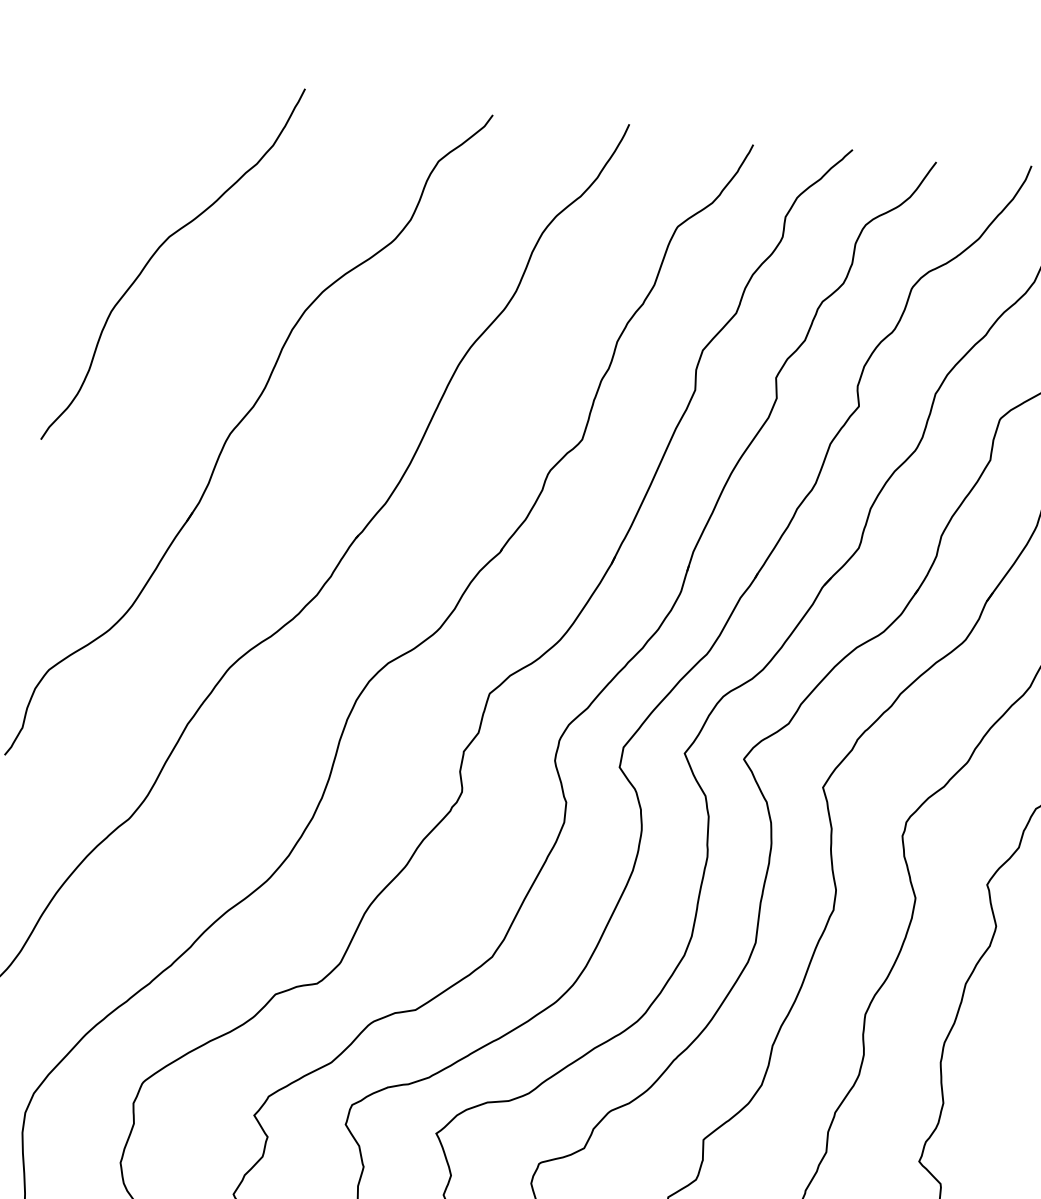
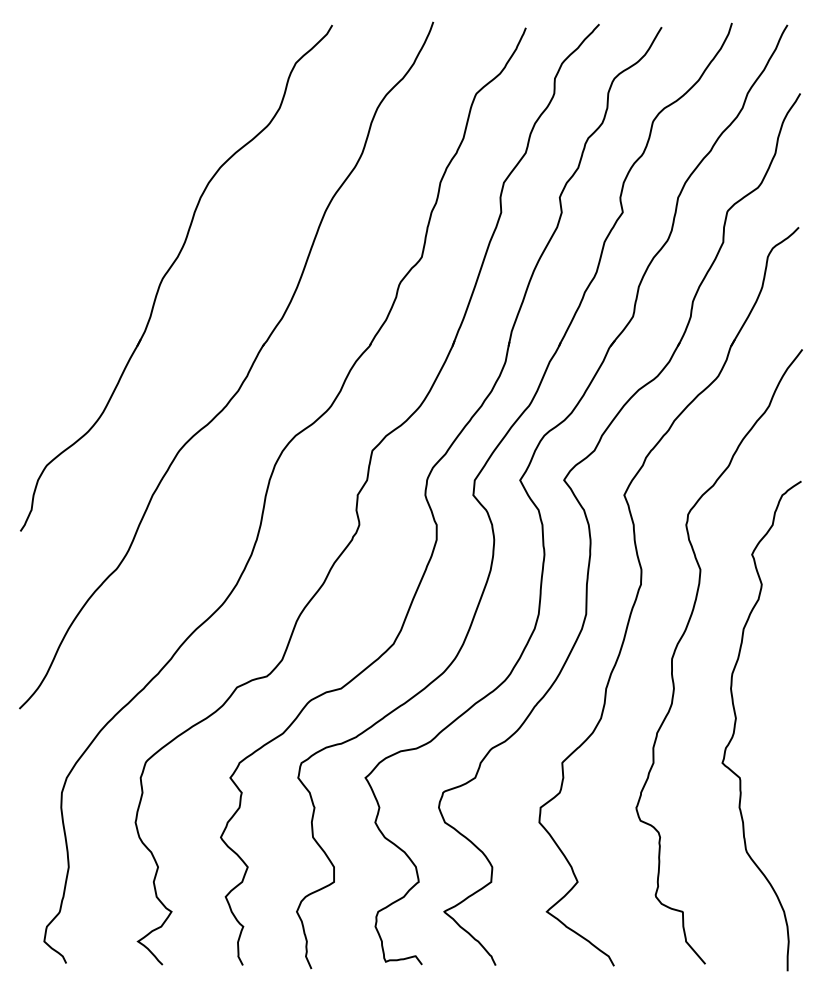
curve: (156, 253) -> (95, 151), removed

